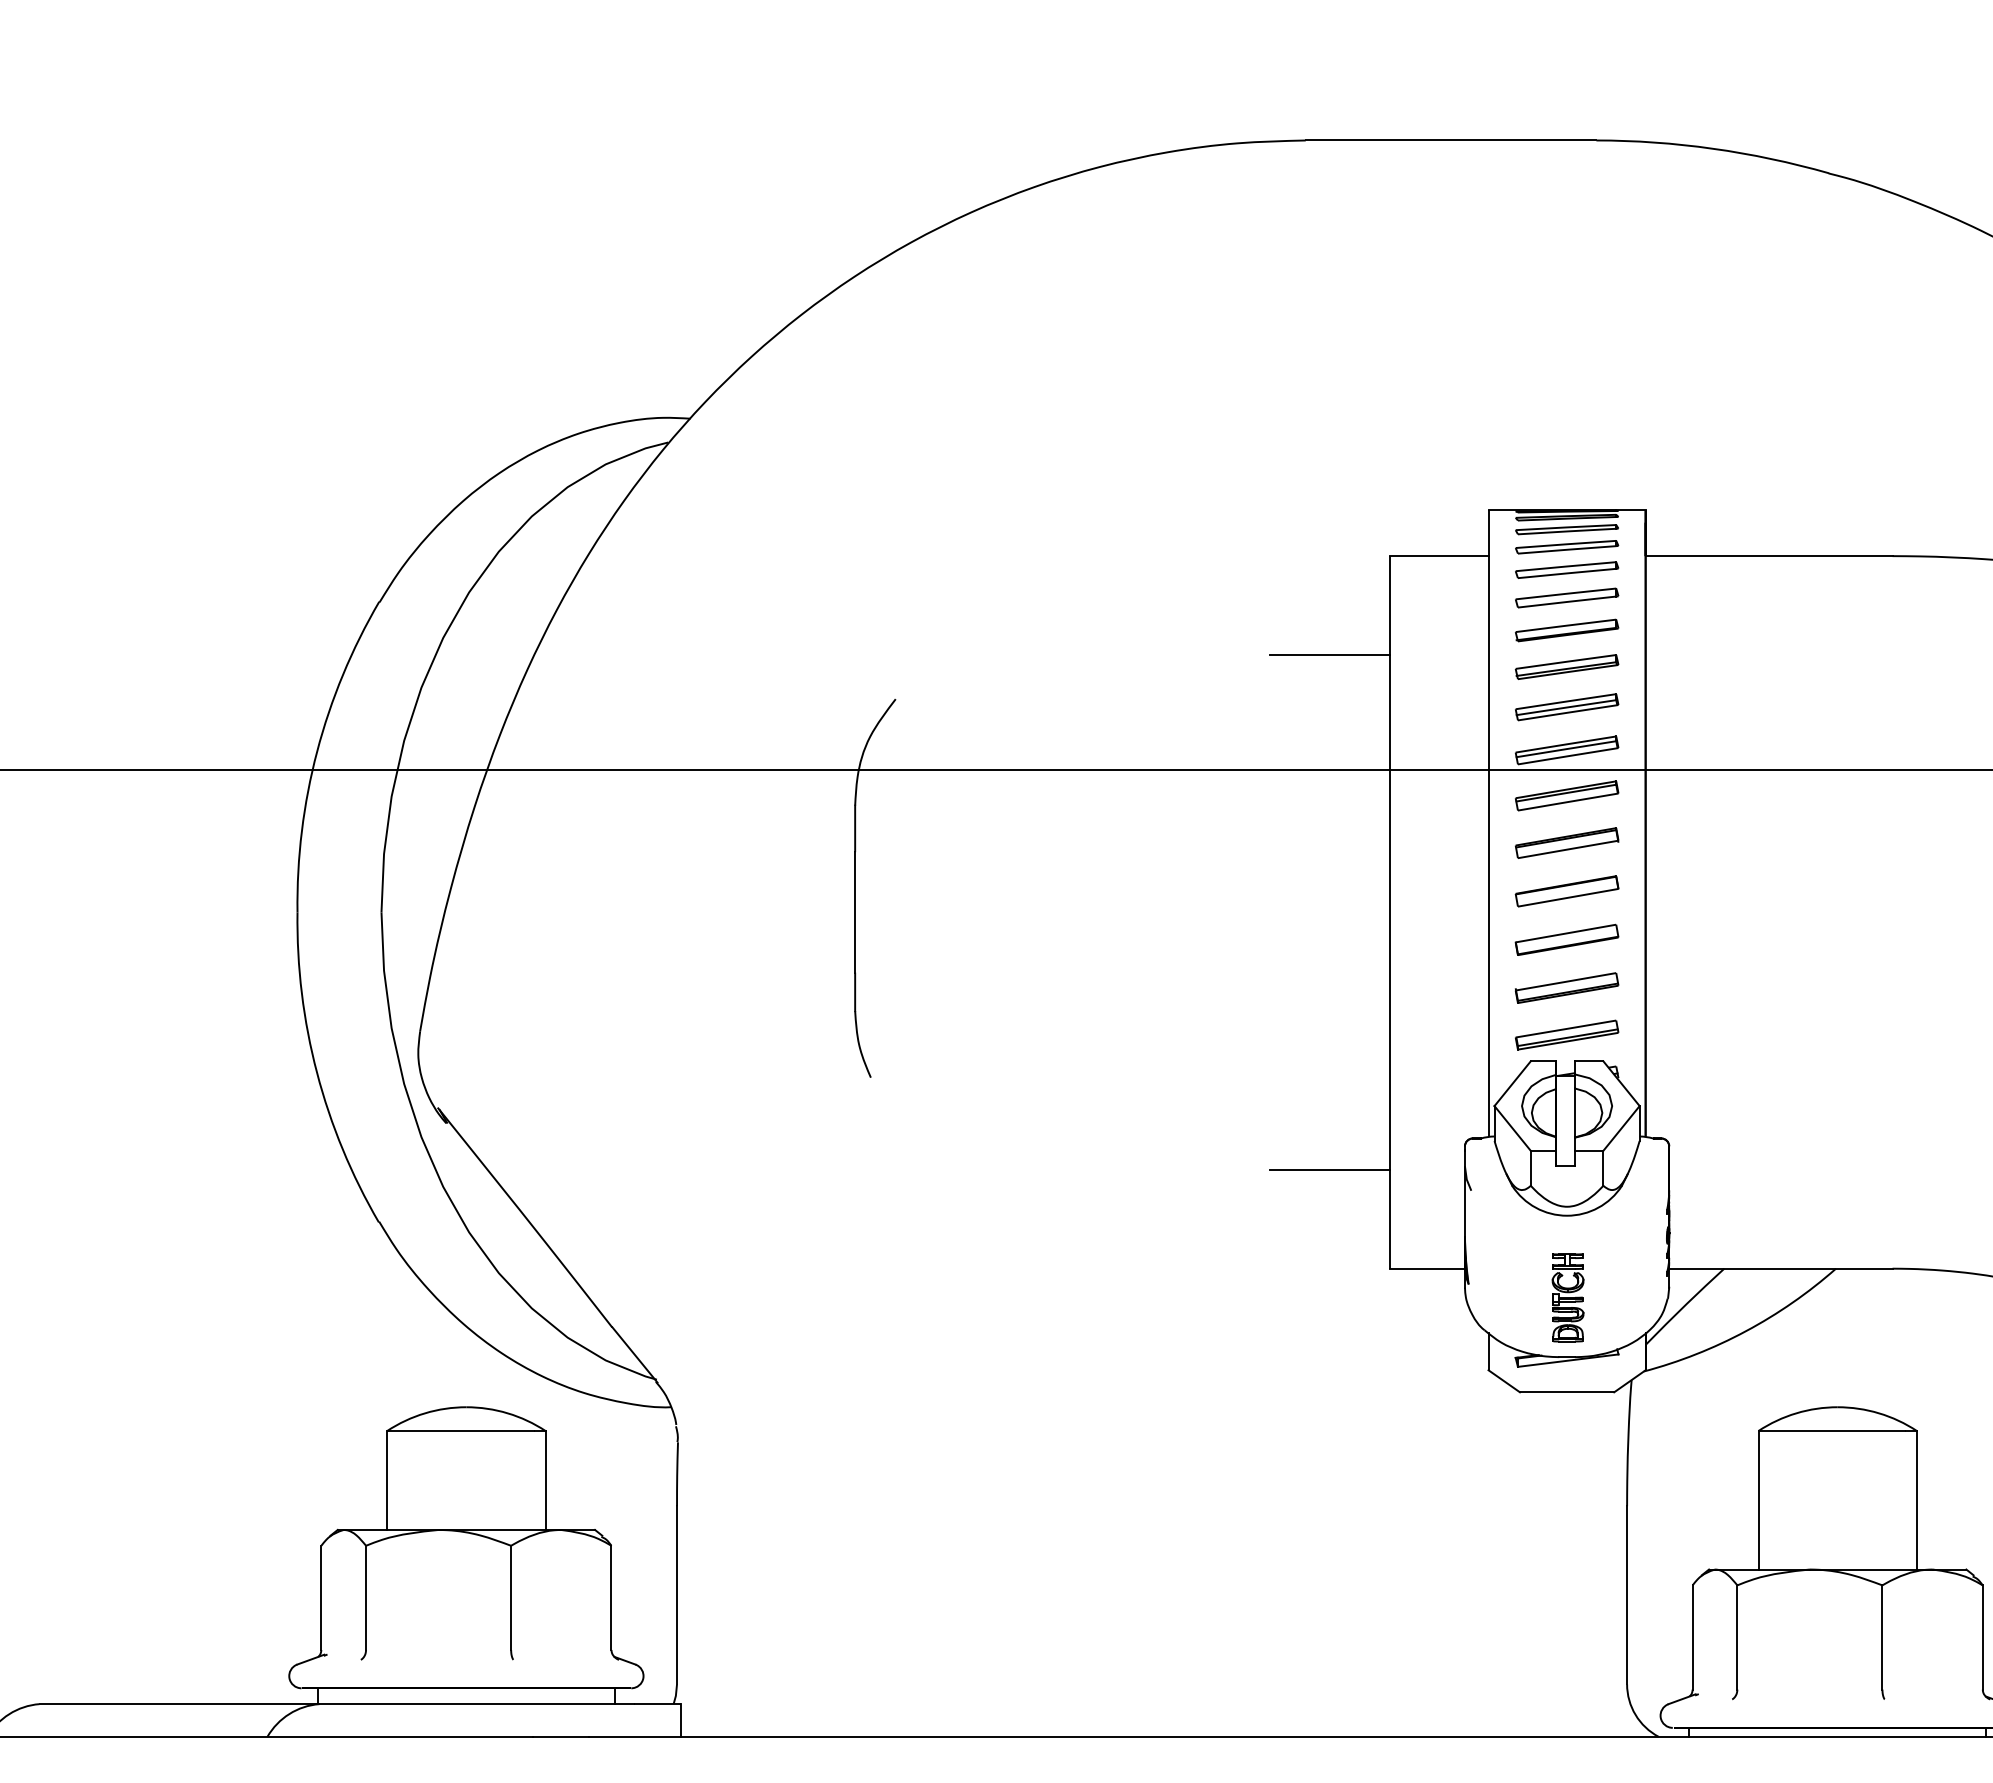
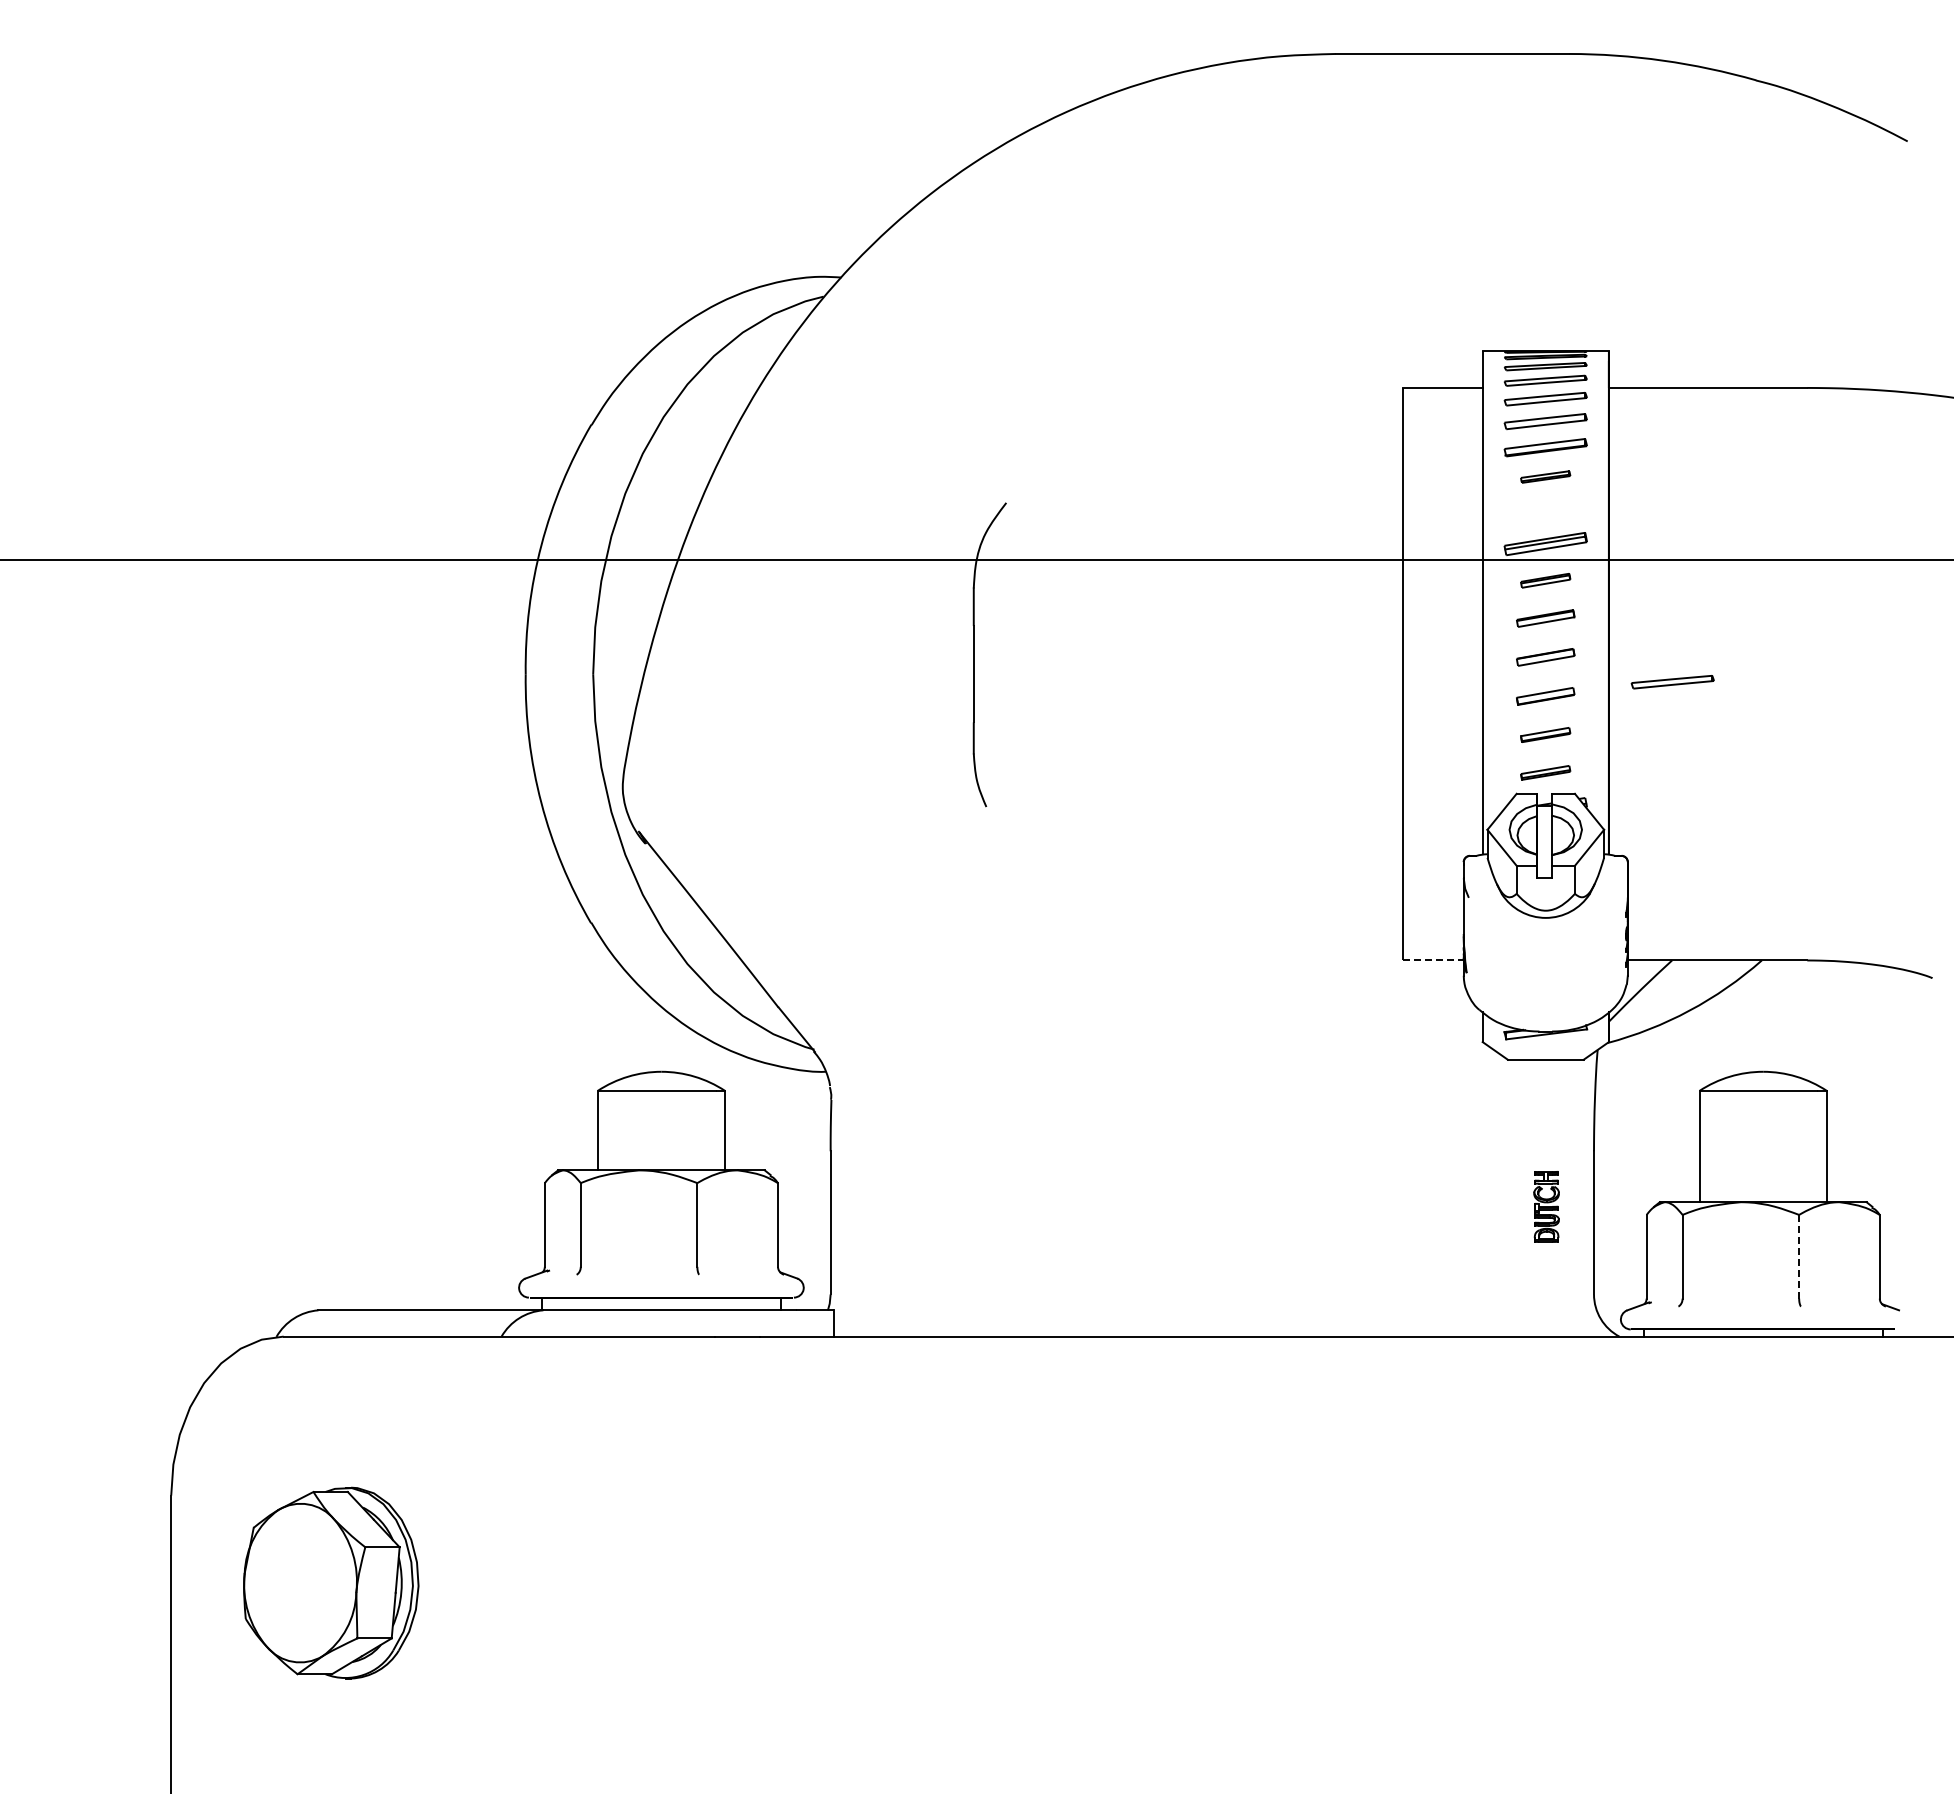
line: (1330, 655) -> (1355, 467), removed
part: (1566, 666) -> (1545, 476), size x0.6
part: (1566, 707) -> (1545, 509), removed
part: (1566, 795) -> (1545, 580), size x0.6
part: (1566, 843) -> (1545, 618), size x0.7
part: (1566, 891) -> (1545, 657), size x0.7
part: (1724, 922) -> (1672, 682), added
part: (1566, 940) -> (1545, 696), size x0.7
part: (1566, 987) -> (1545, 734), size x0.6
part: (1566, 1034) -> (1545, 772), size x0.6
line: (1330, 1169) -> (1355, 880), removed
line: (1427, 1268) -> (1433, 960), solid -> dashed
part: (1567, 1297) -> (1546, 1206), moved
line: (1882, 1637) -> (1799, 1256), solid -> dashed

